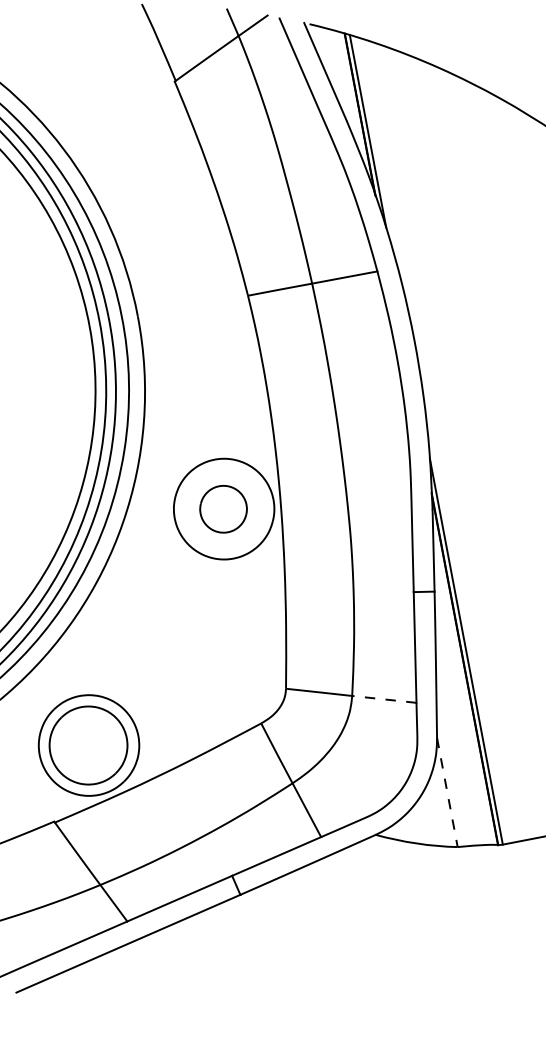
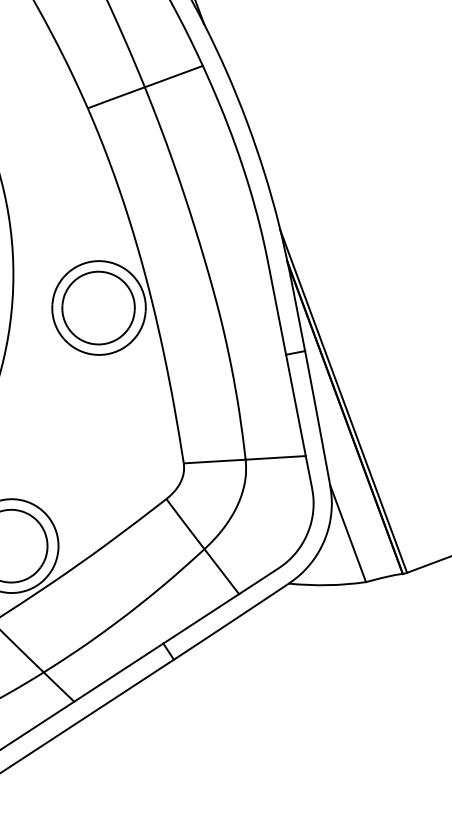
part: (223, 509) -> (98, 308), size x1.67
line: (383, 699) -> (274, 458), dashed -> solid
line: (447, 792) -> (348, 533), dashed -> solid

